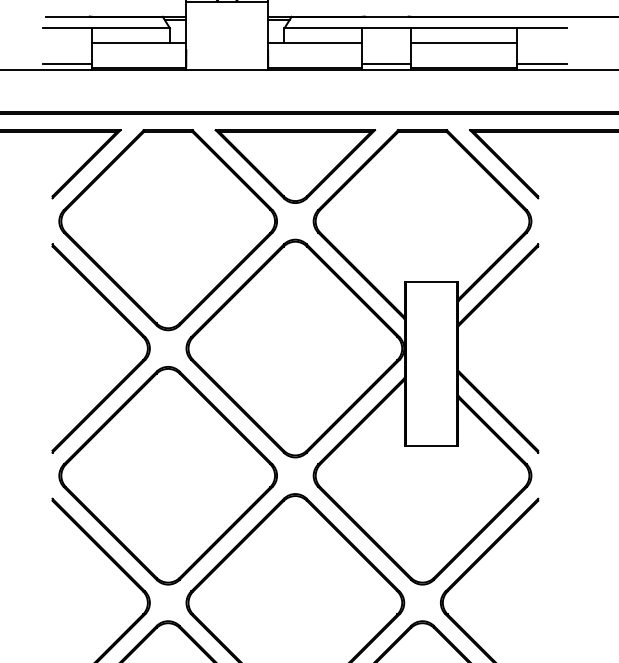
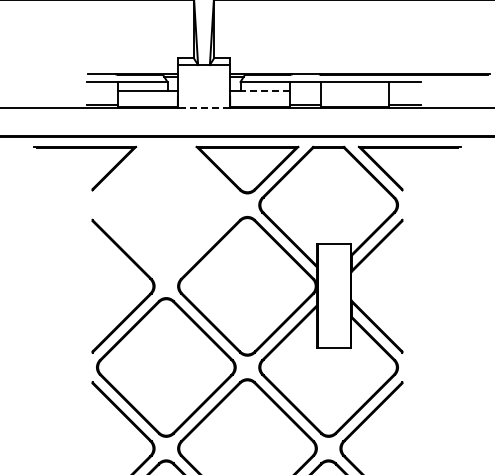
line: (323, 43) -> (265, 91), solid -> dashed
line: (464, 43) -> (355, 91), removed
line: (226, 69) -> (203, 108), solid -> dashed
part: (168, 229) -> (166, 210), removed

